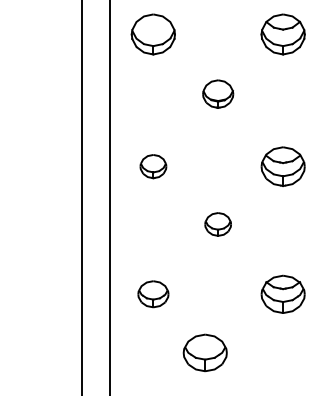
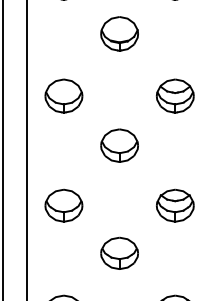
part: (217, 93) -> (118, 33), size x1.43
part: (153, 166) -> (64, 96), size x1.67
part: (217, 224) -> (118, 145), size x1.67
part: (153, 293) -> (64, 204), size x1.43
part: (204, 352) -> (118, 253), moved

